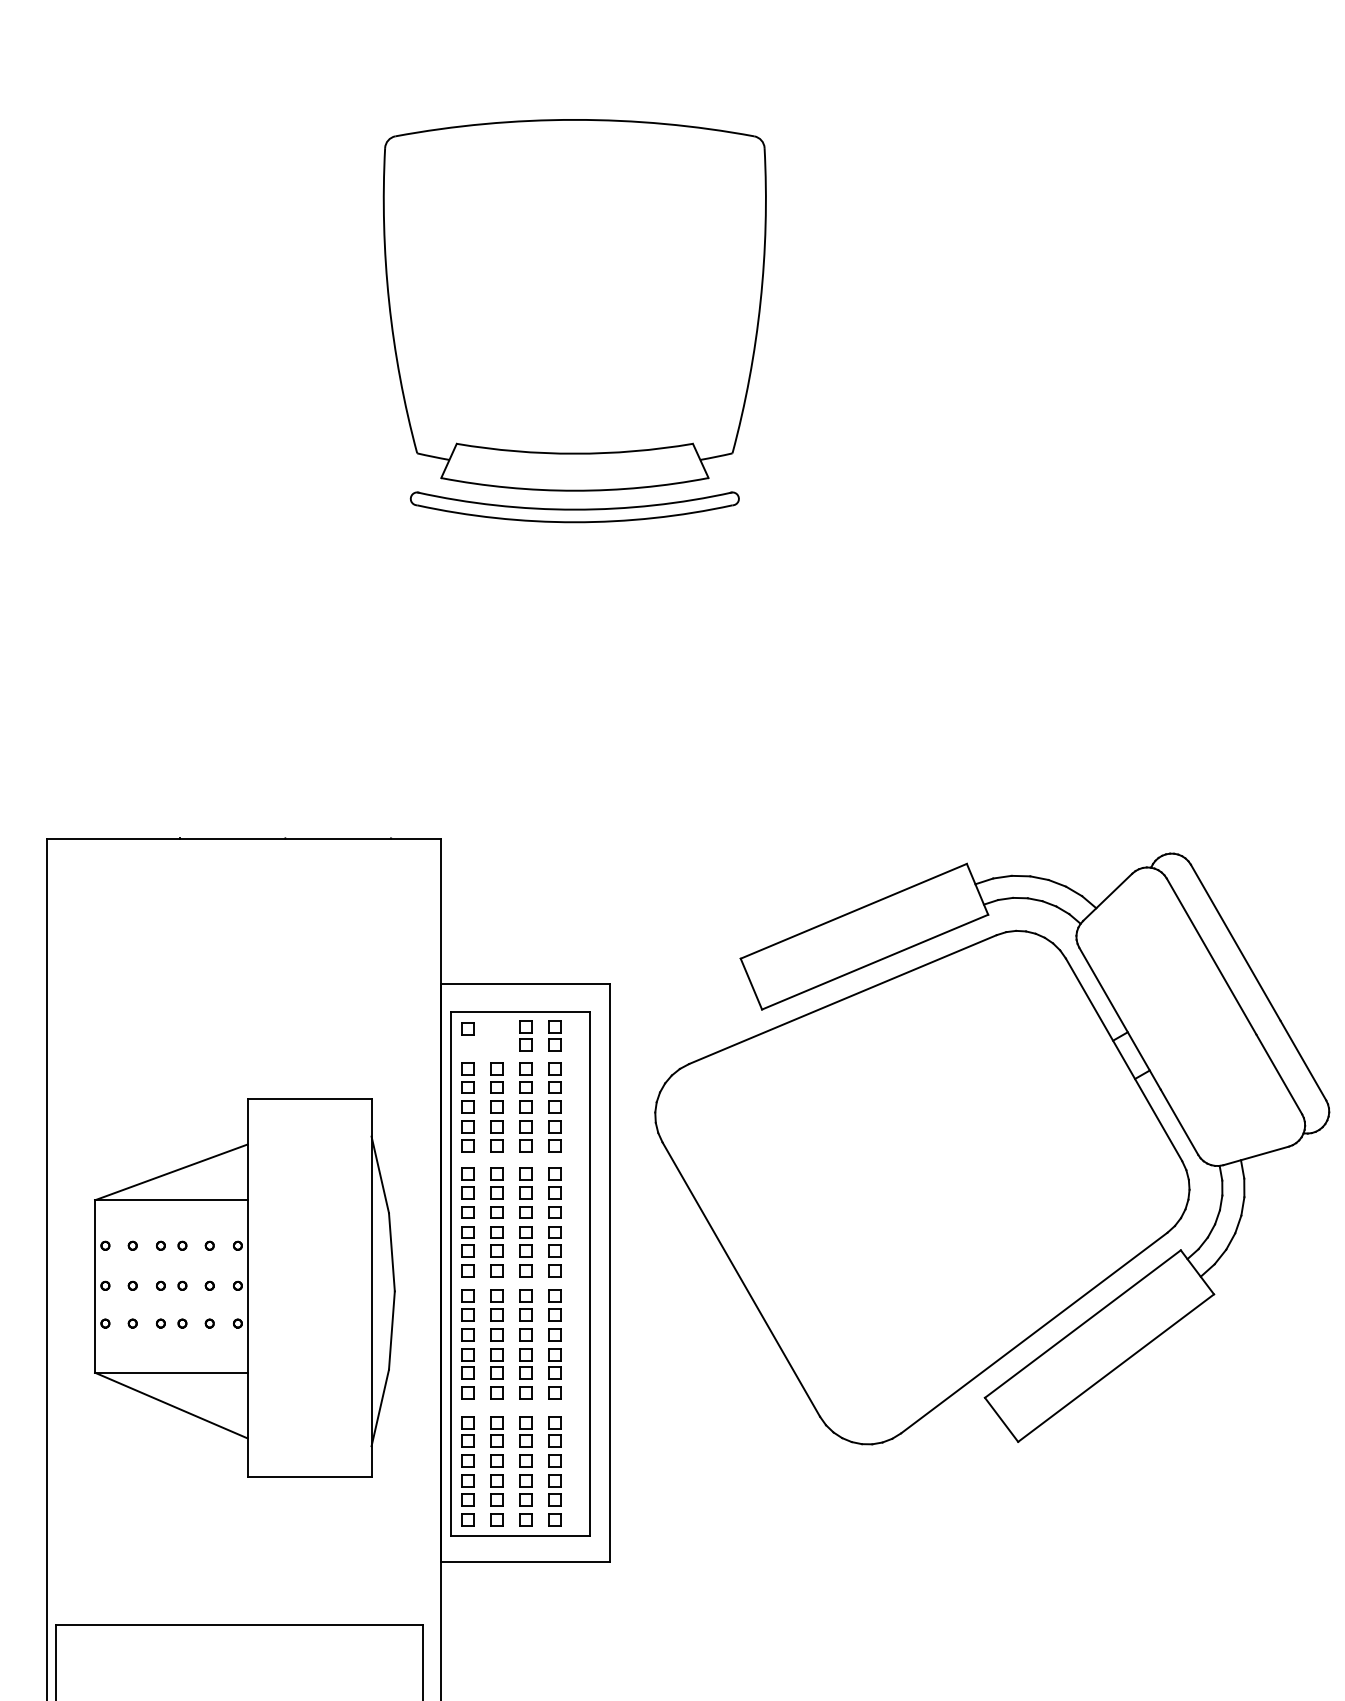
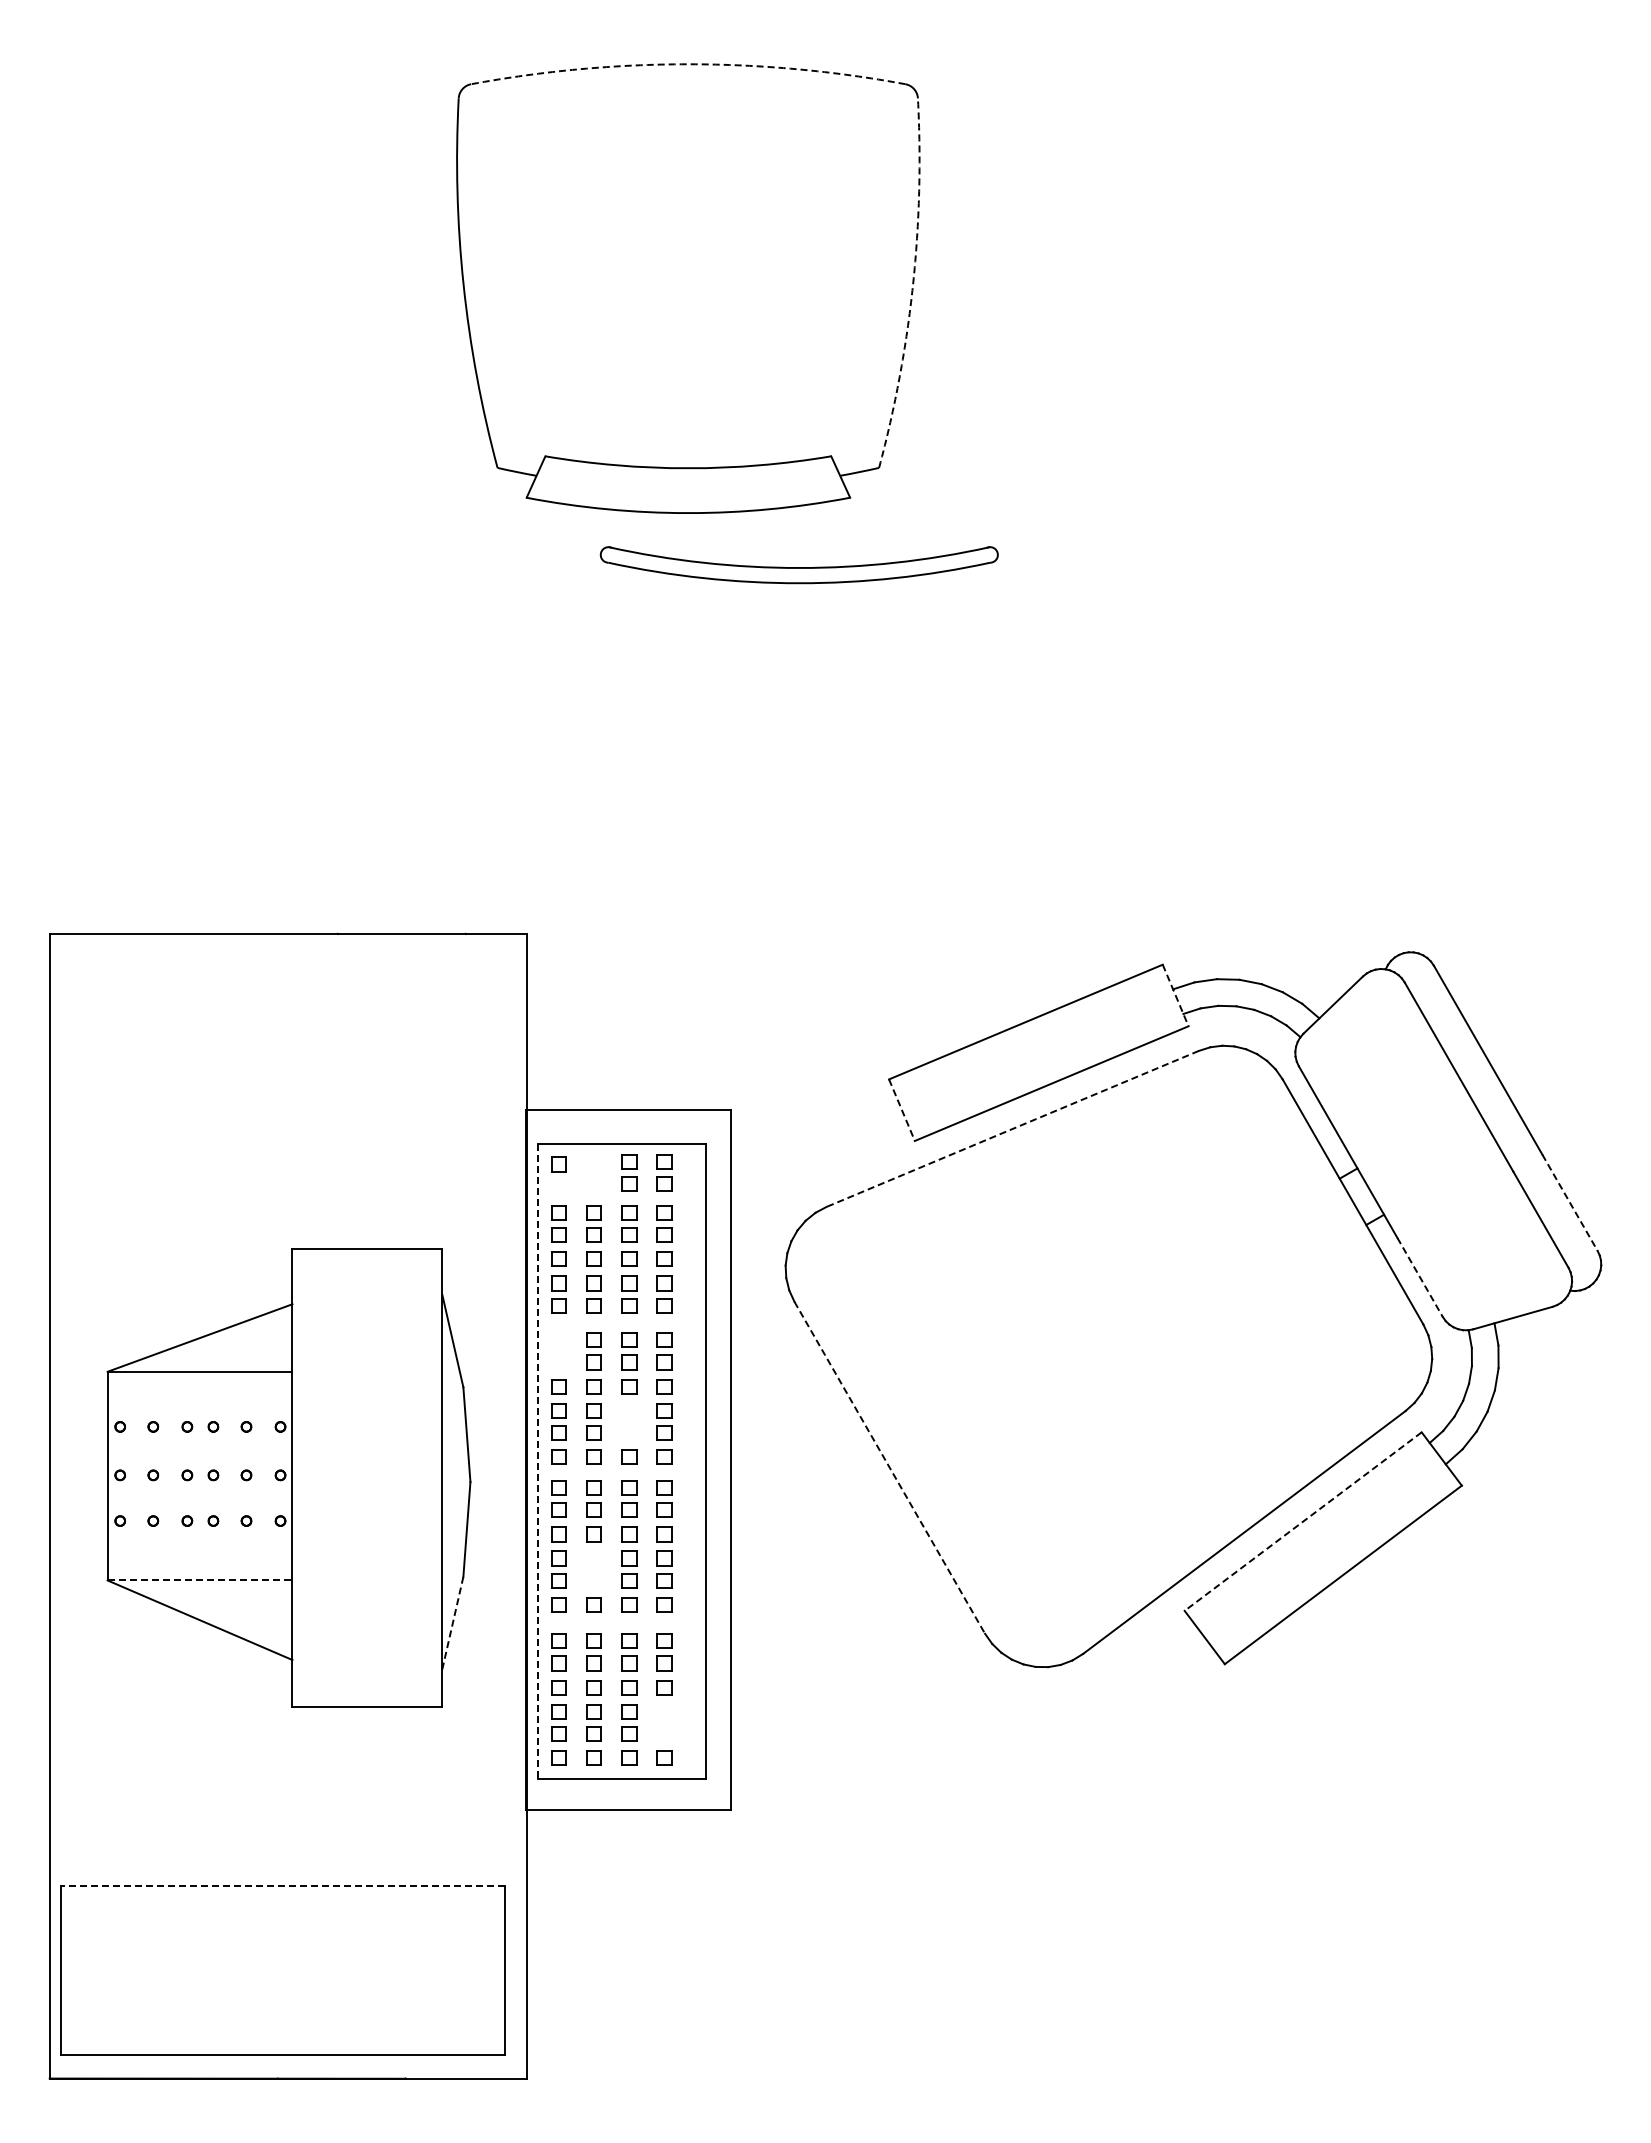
arc: (575, 120) -> (688, 64), solid -> dashed
arc: (760, 301) -> (913, 284), solid -> dashed
part: (574, 507) -> (798, 565), moved
line: (977, 889) -> (1175, 995), solid -> dashed
line: (751, 984) -> (902, 1110), solid -> dashed
line: (842, 999) -> (1012, 1128), solid -> dashed
line: (1303, 1060) -> (1570, 1202), solid -> dashed
line: (1179, 1122) -> (1420, 1277), solid -> dashed
part: (467, 1183) -> (558, 1351), removed
part: (526, 1241) -> (629, 1421), removed
line: (451, 1274) -> (538, 1461), solid -> dashed
line: (741, 1280) -> (890, 1468), solid -> dashed
line: (1082, 1323) -> (1302, 1521), solid -> dashed
part: (496, 1363) -> (593, 1569), removed
line: (171, 1372) -> (200, 1580), solid -> dashed
line: (380, 1408) -> (452, 1623), solid -> dashed
part: (555, 1490) -> (664, 1722), removed
line: (239, 1624) -> (282, 1885), solid -> dashed

